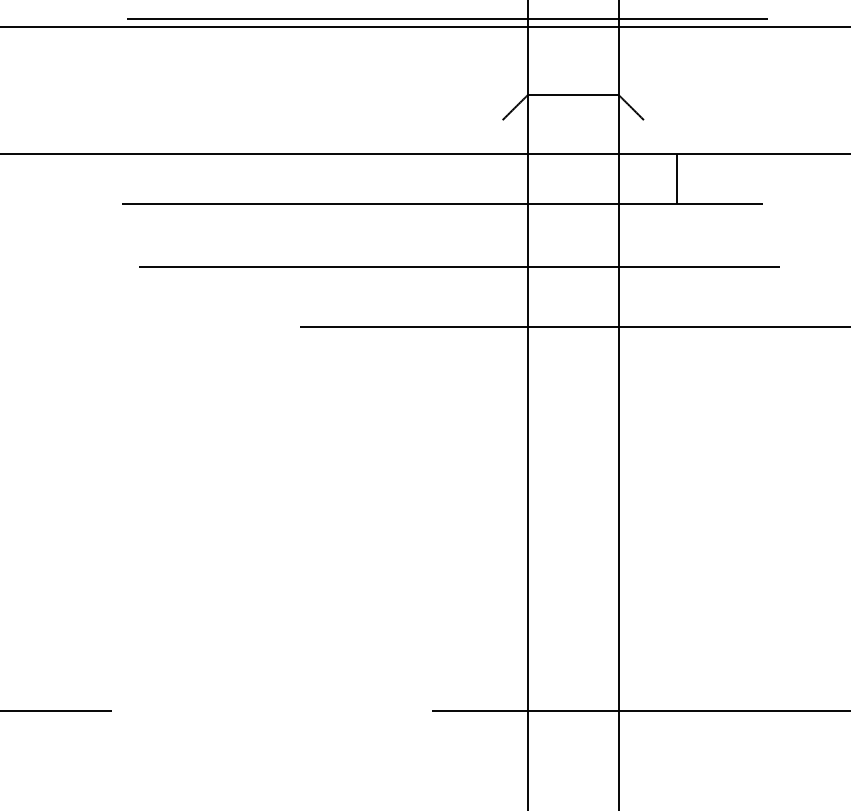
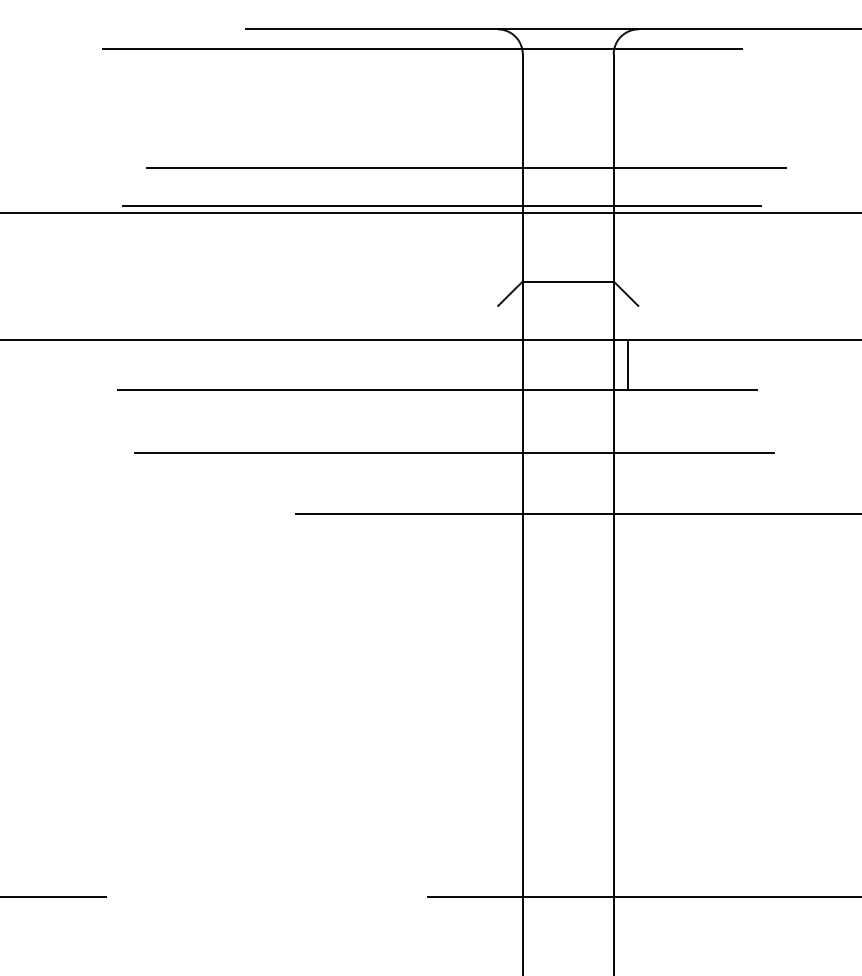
line: (677, 179) -> (628, 365), moved

